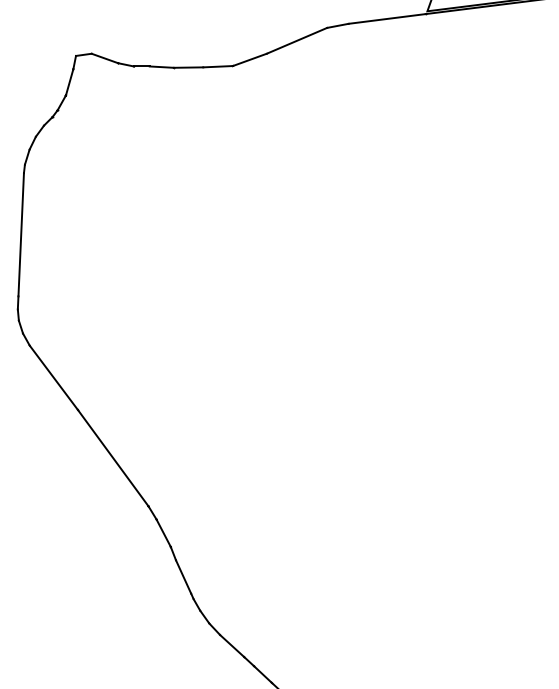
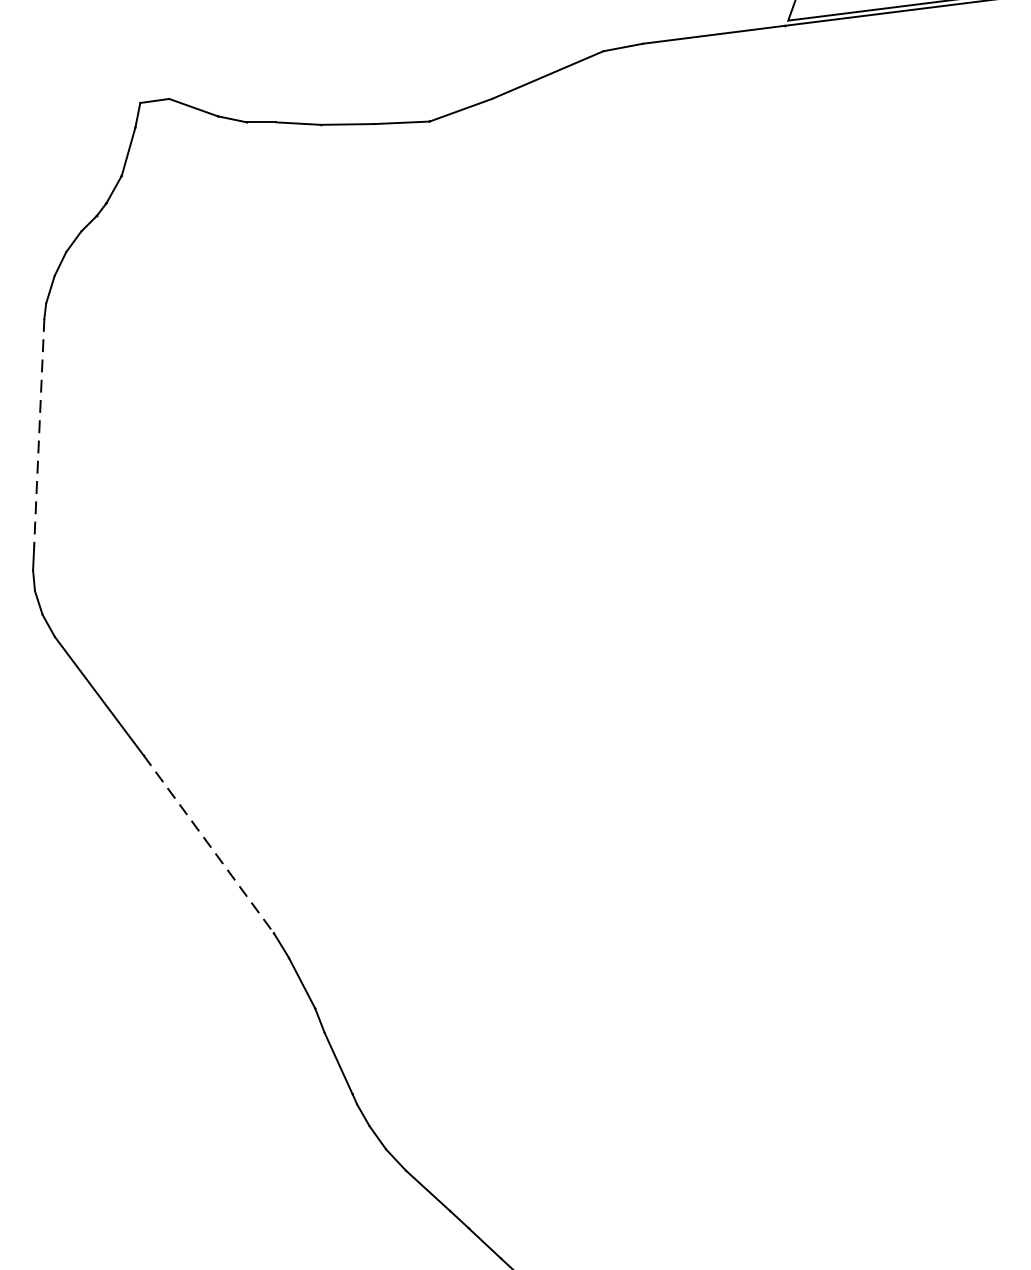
line: (21, 234) -> (39, 432), solid -> dashed
line: (113, 458) -> (209, 845), solid -> dashed

